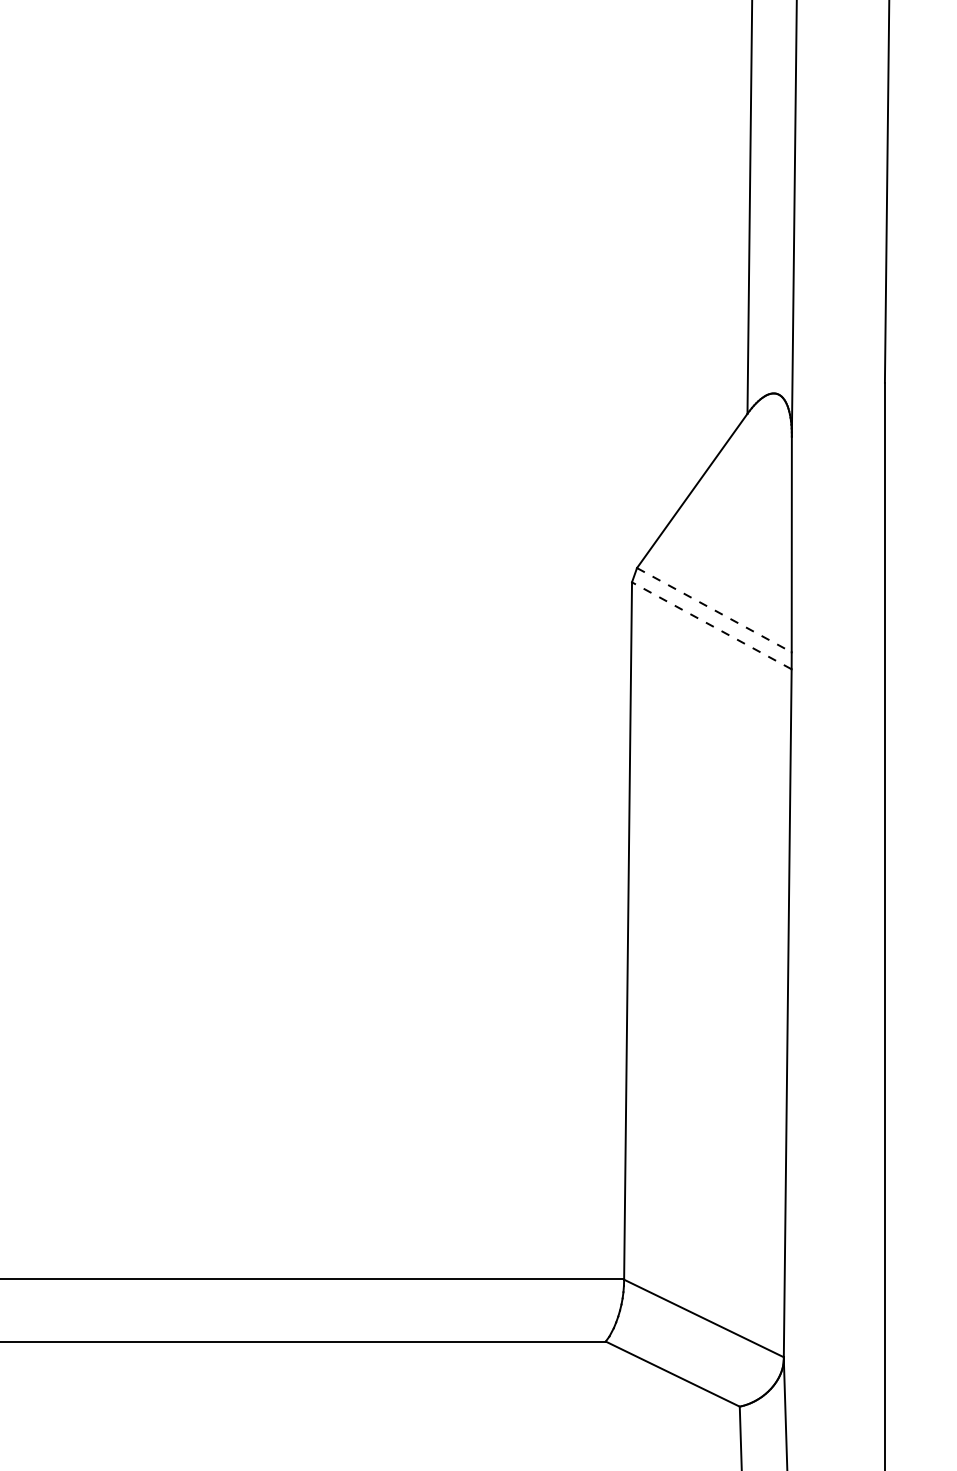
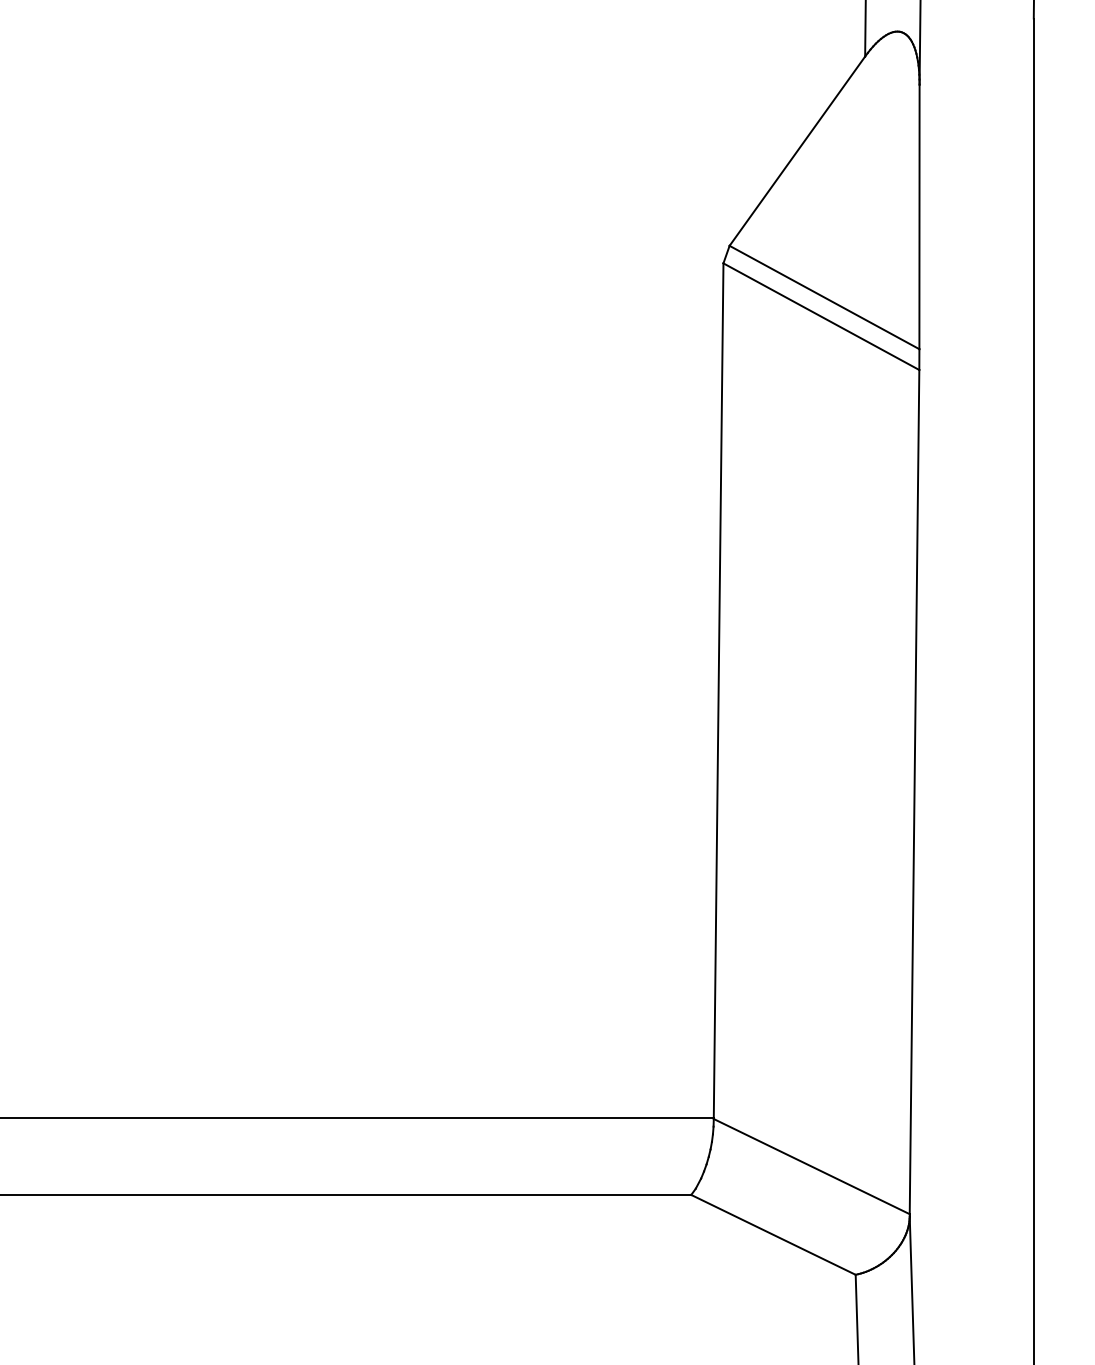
line: (714, 610) -> (824, 297), dashed -> solid
line: (711, 625) -> (820, 316), dashed -> solid

